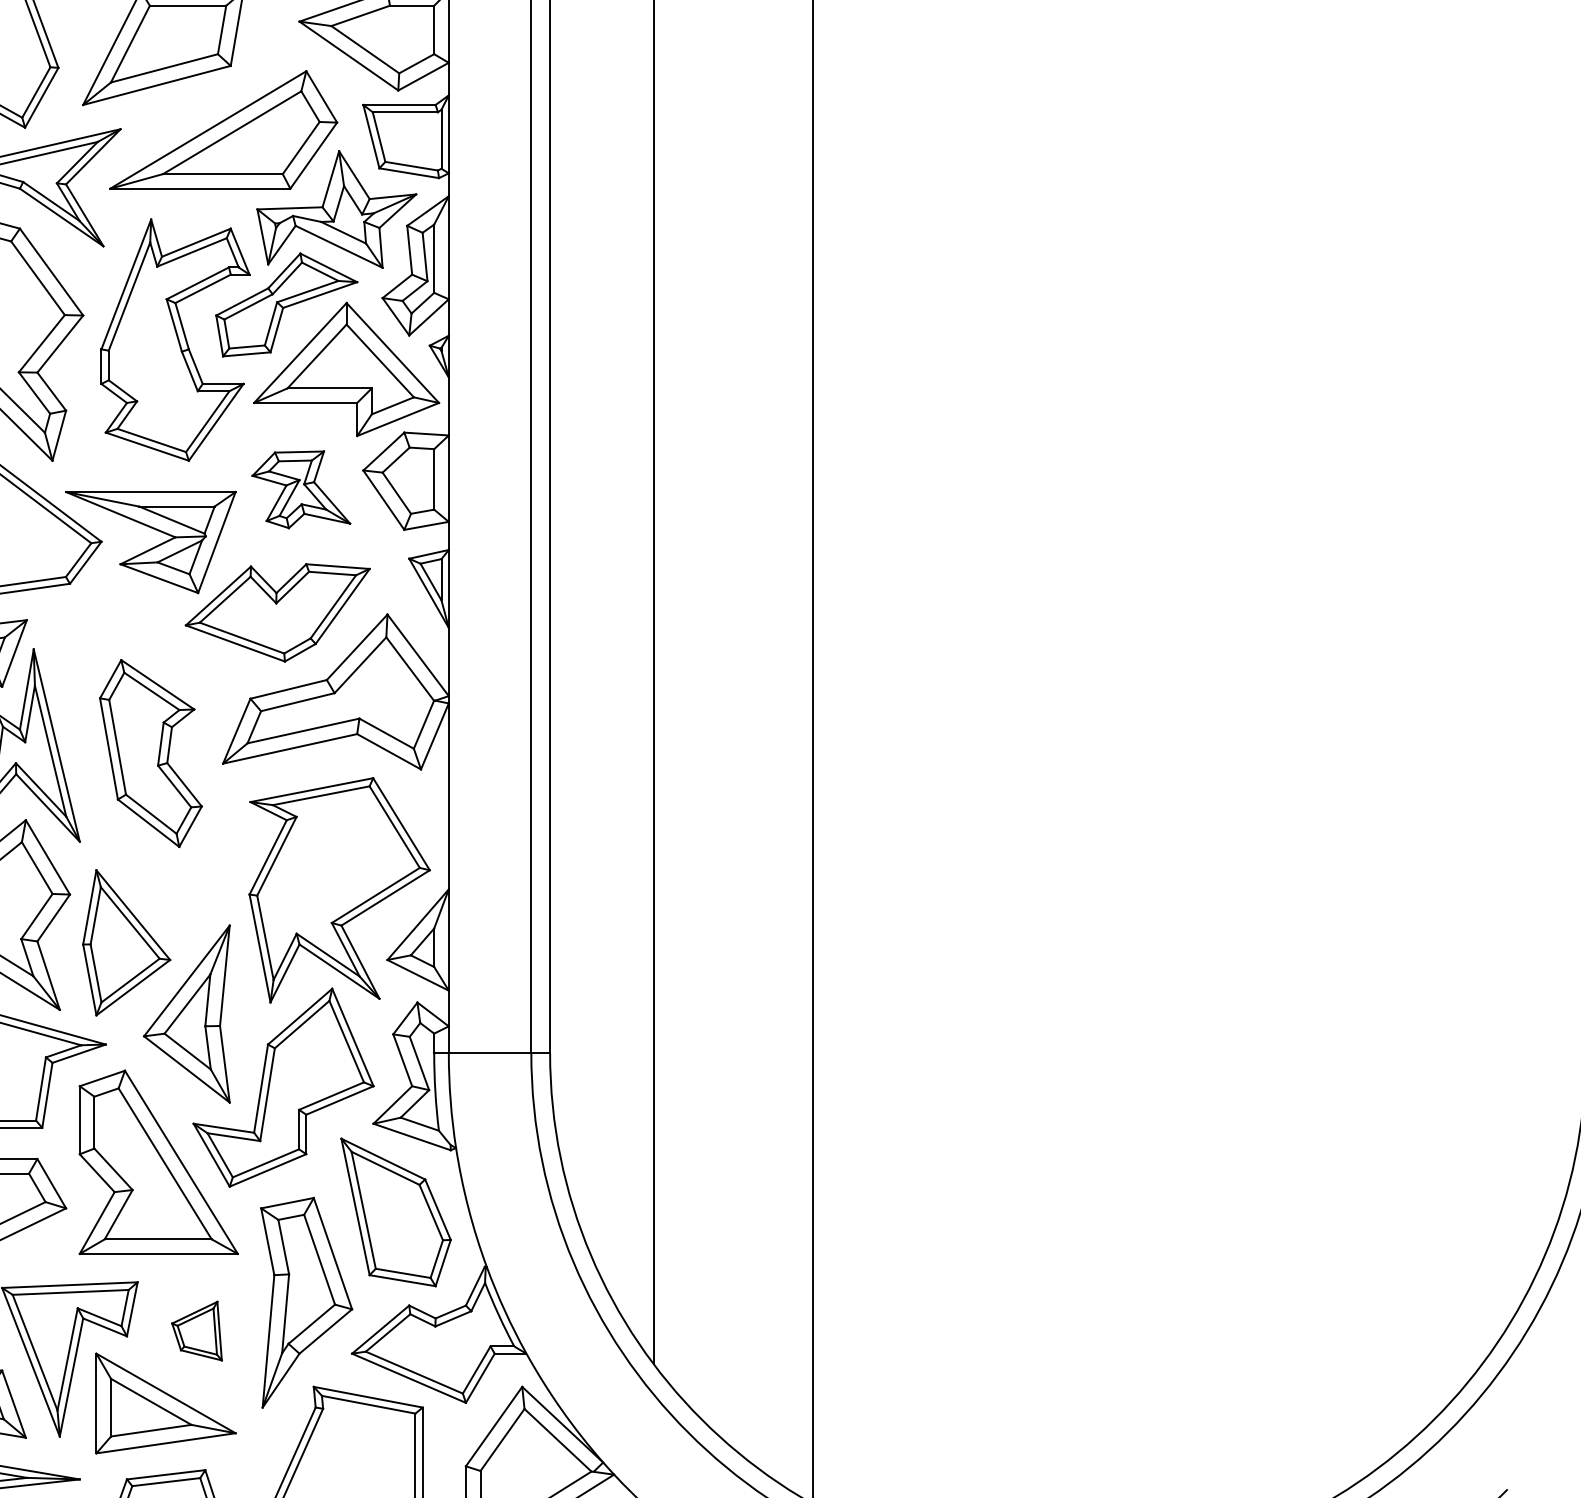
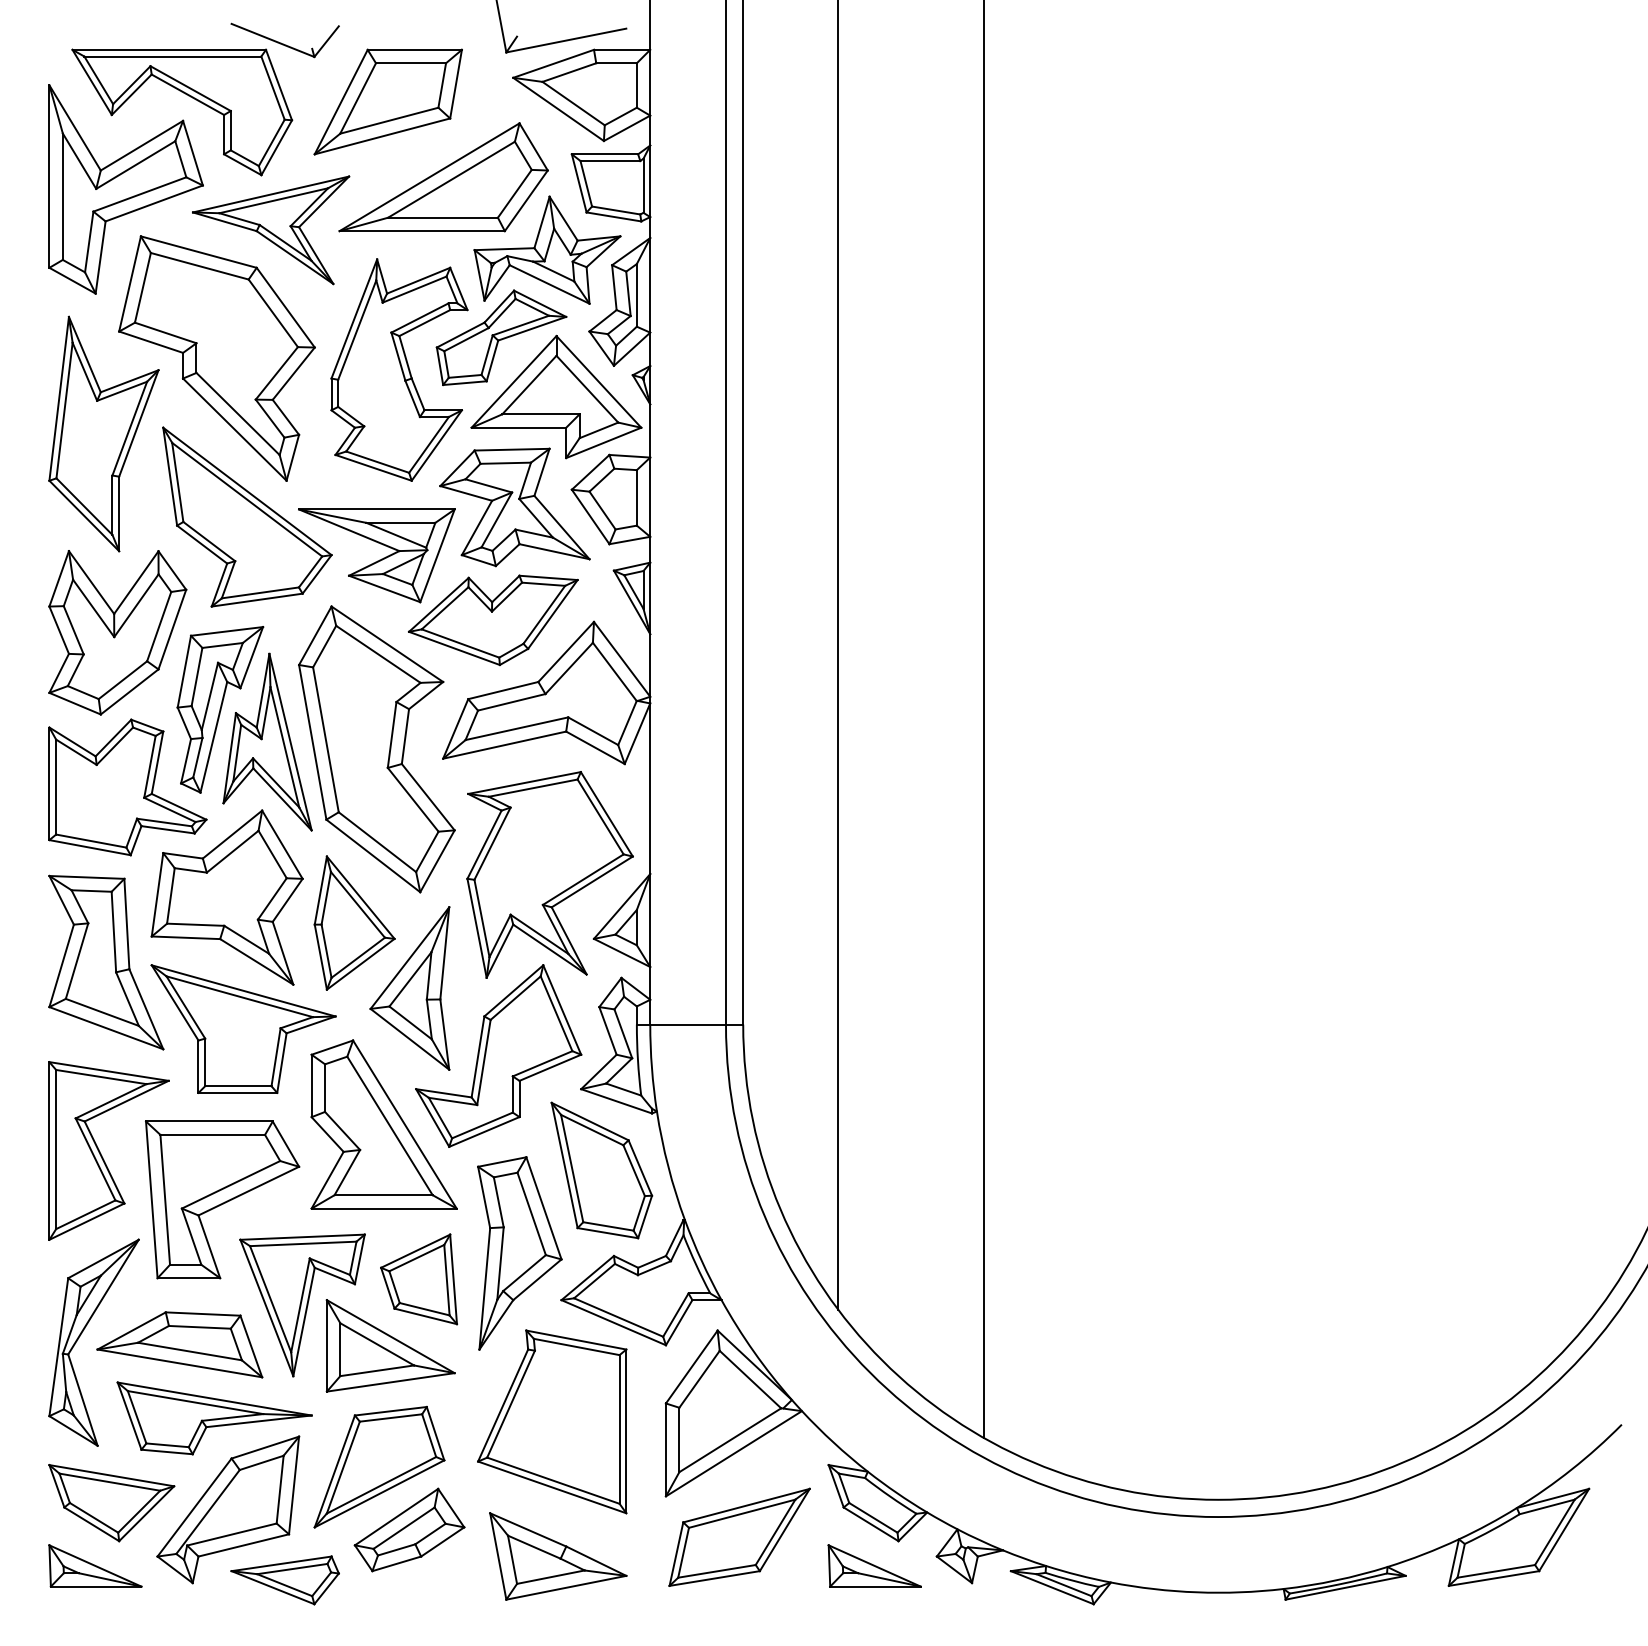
part: (300, 489) -> (514, 507), size x1.67
part: (150, 753) -> (376, 749), size x1.67
part: (197, 1331) -> (419, 1279), size x1.67

